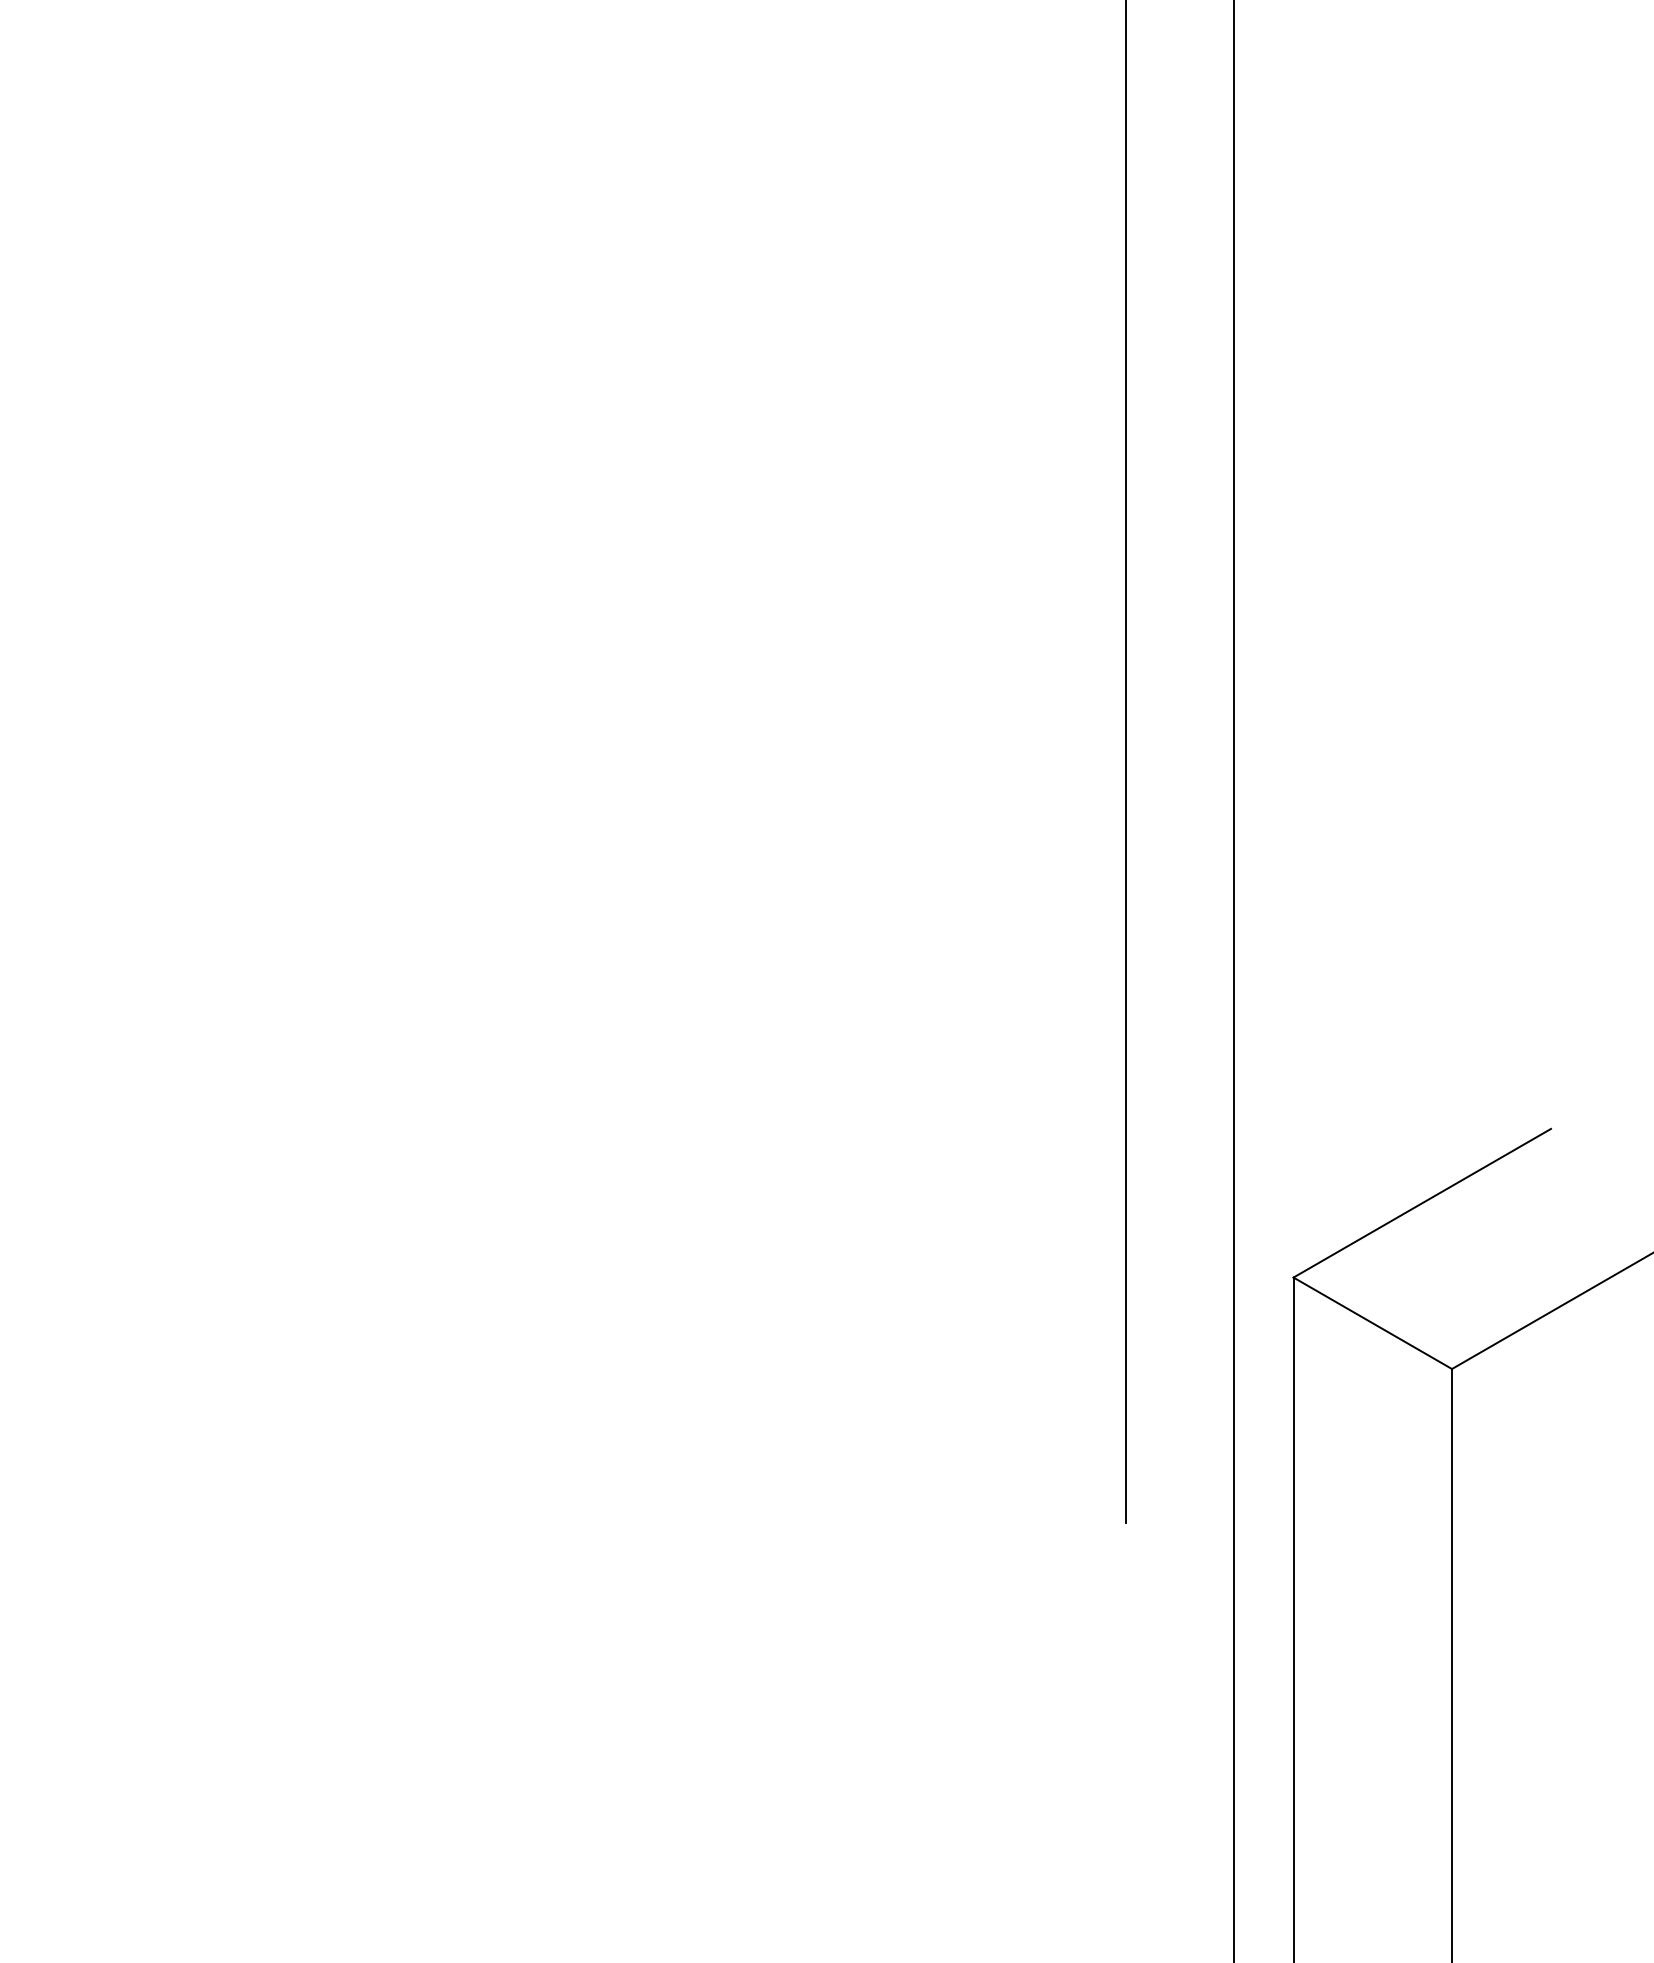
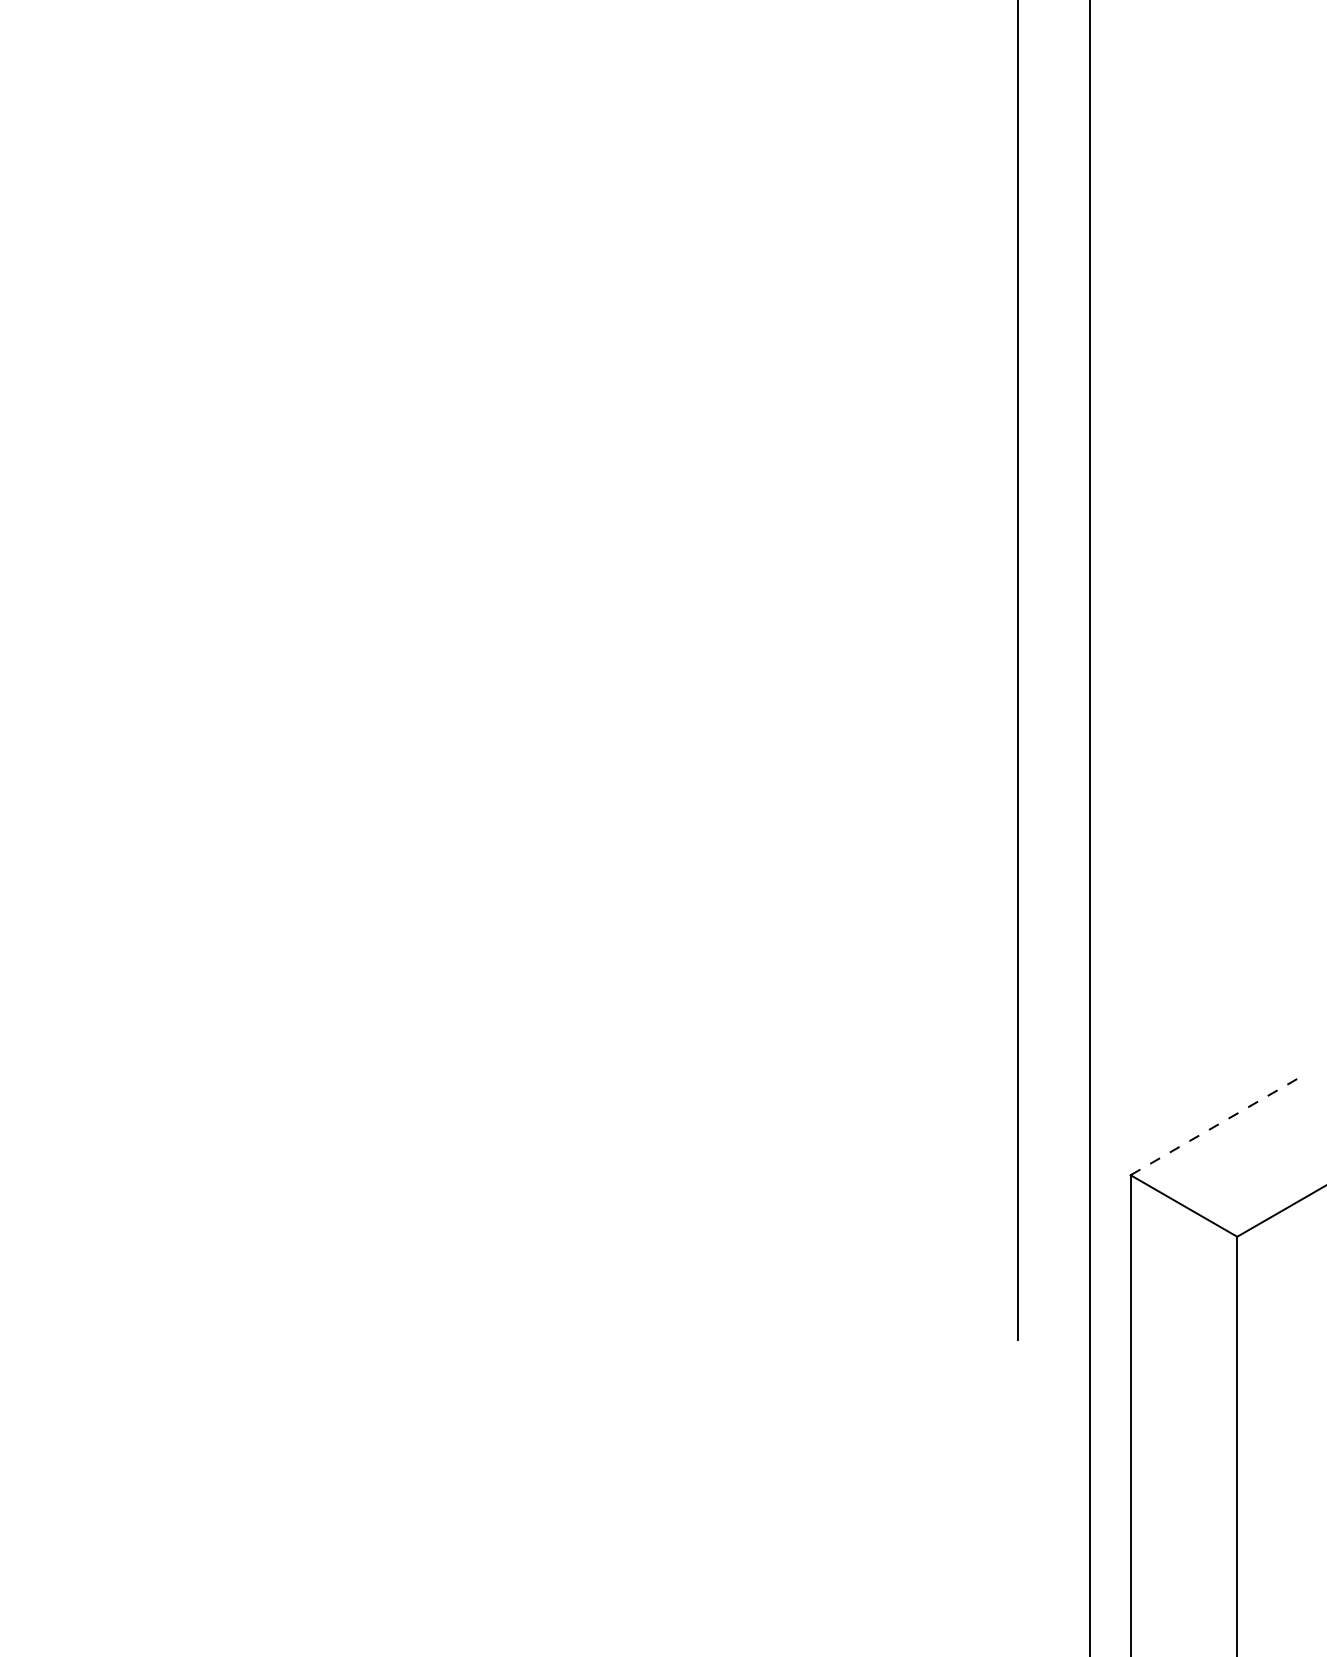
line: (1422, 1202) -> (1217, 1124), solid -> dashed

